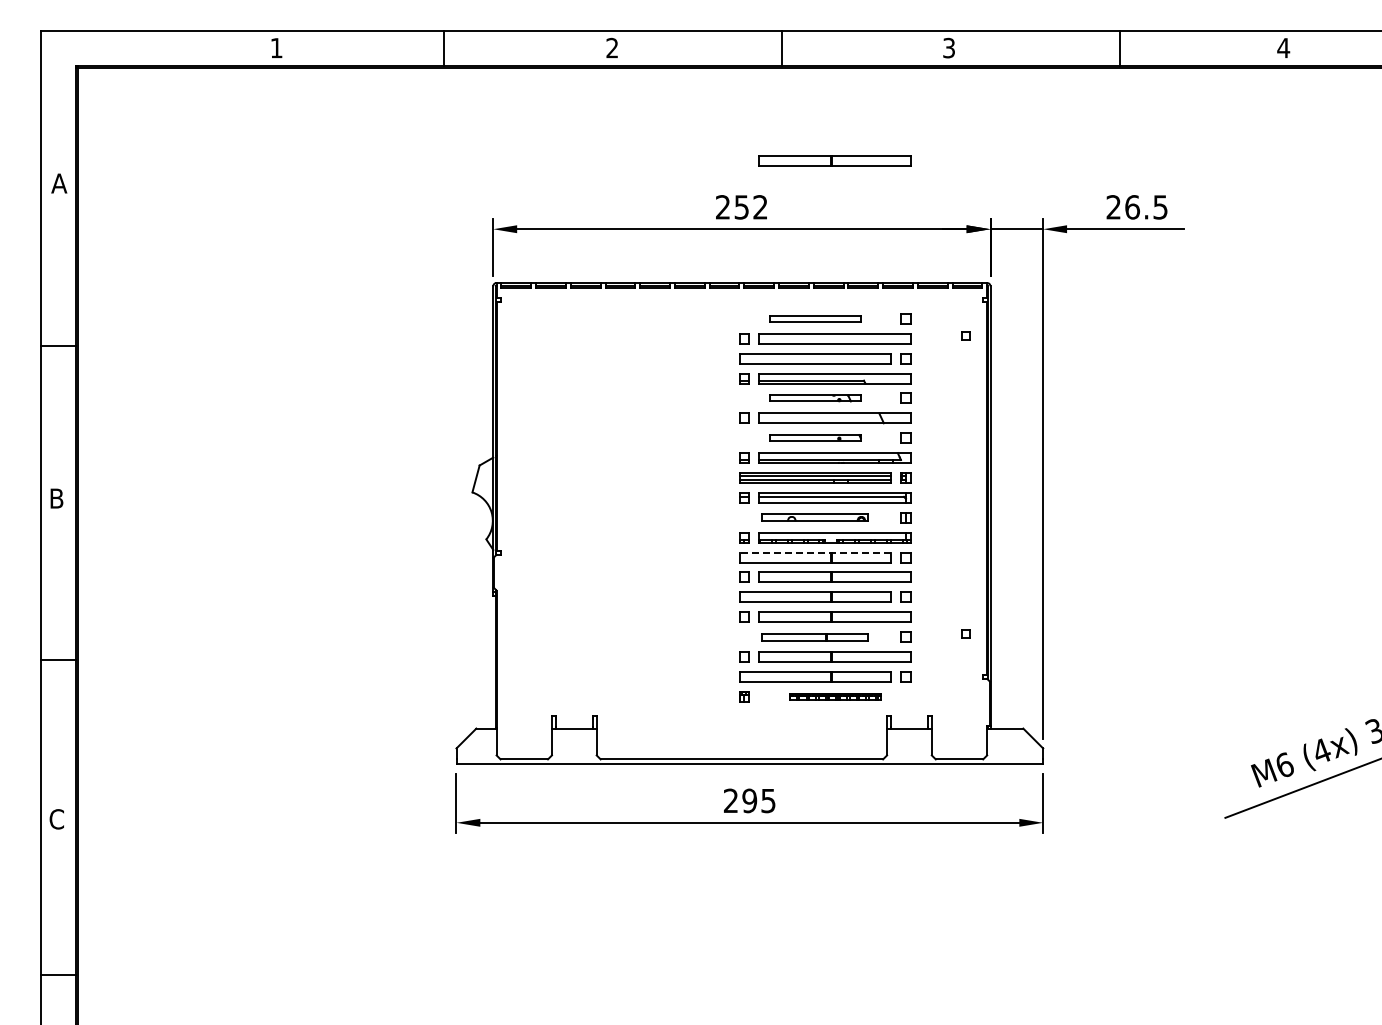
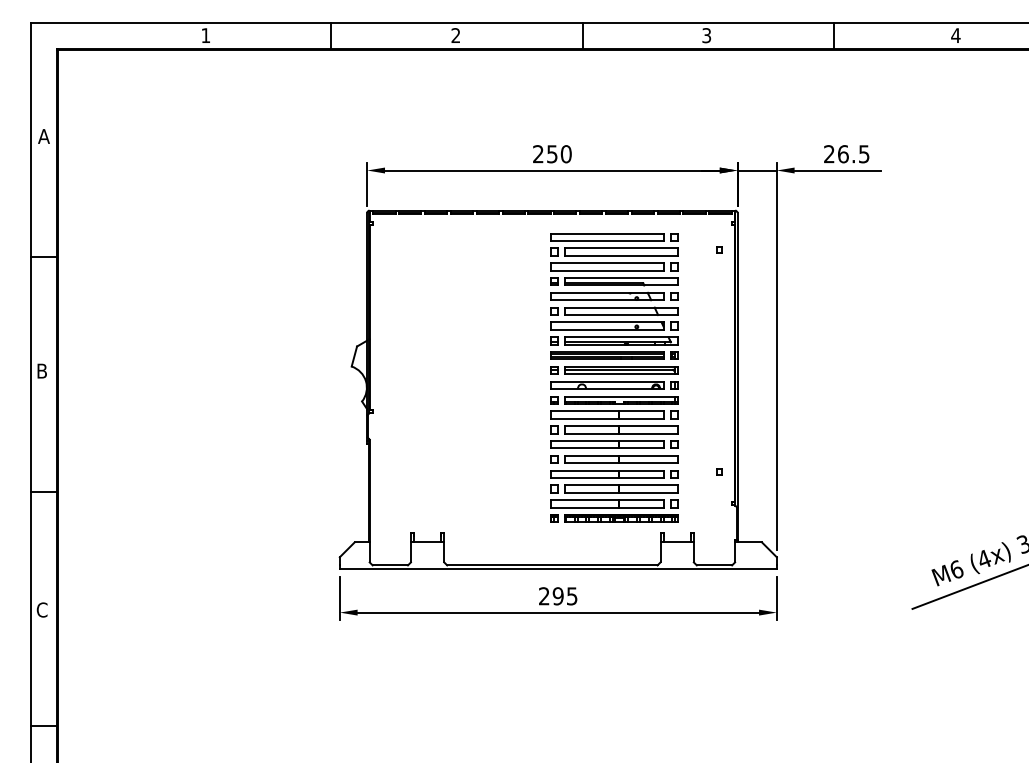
part: (834, 160) -> (621, 119), removed
text: (760, 207) -> (566, 154), 252 -> 250
part: (815, 318) -> (607, 237), size x1.67
part: (815, 398) -> (607, 296), size x1.67
part: (815, 437) -> (607, 325), size x1.67
part: (815, 517) -> (607, 385), size x1.43
line: (815, 552) -> (607, 411), dashed -> solid
part: (815, 636) -> (607, 473), size x1.43
part: (834, 696) -> (621, 518), size x1.67

